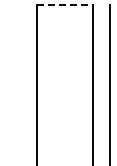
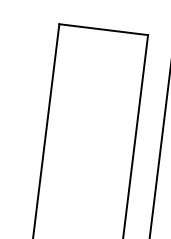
line: (65, 5) -> (104, 30), dashed -> solid

